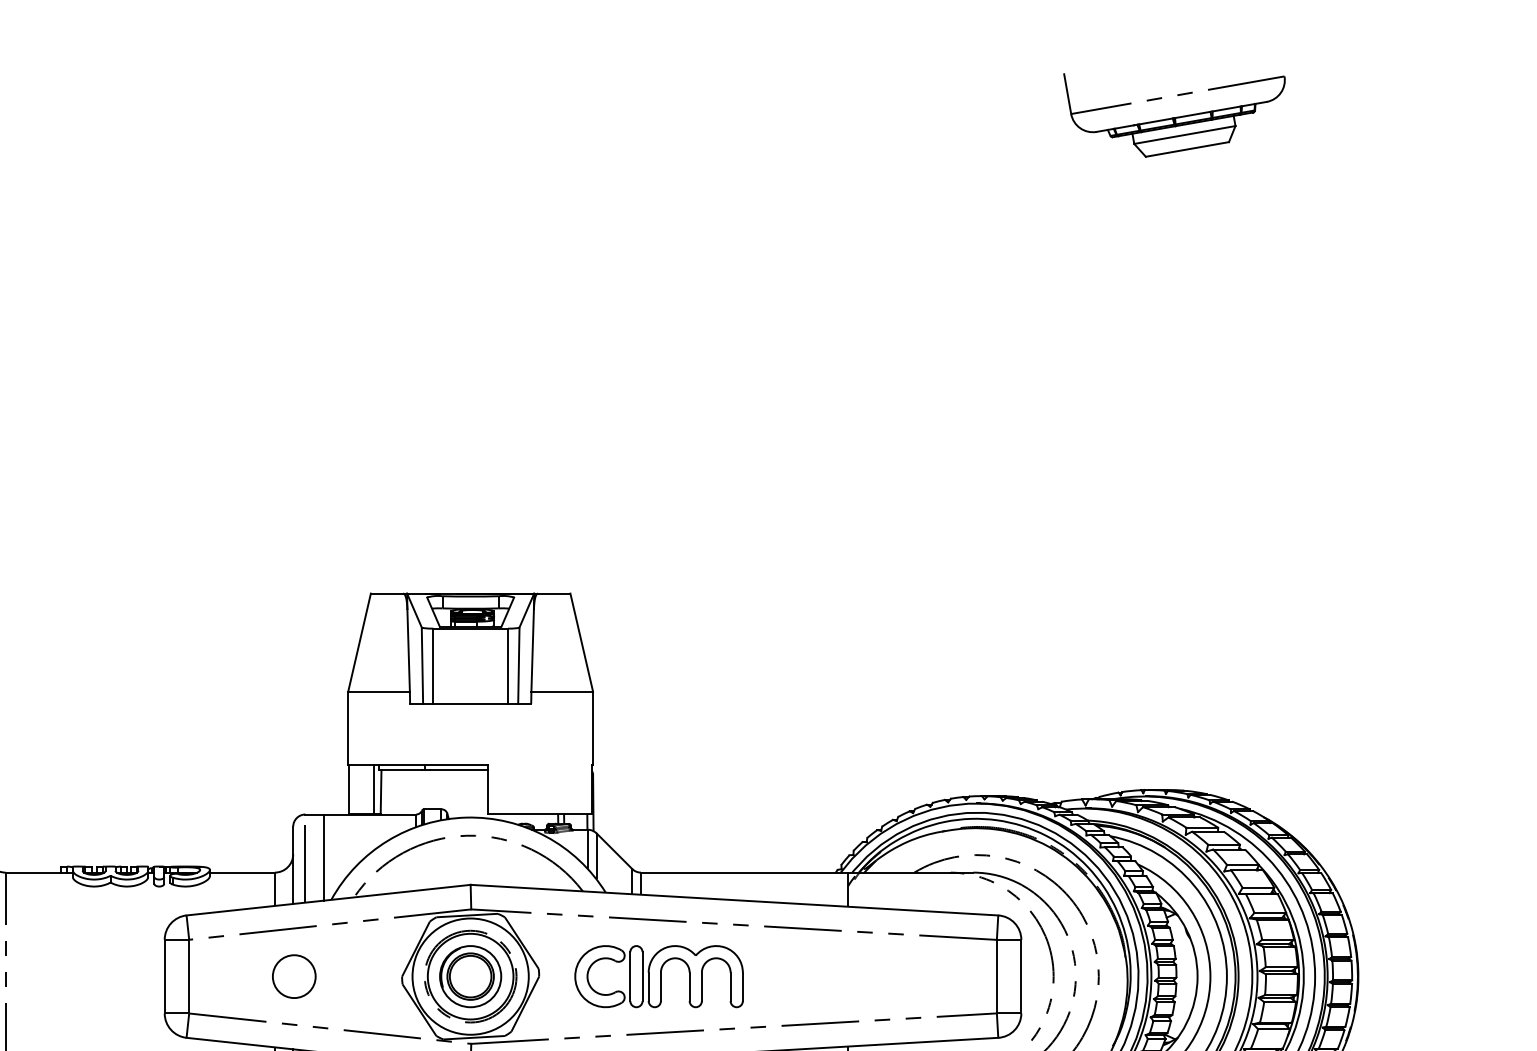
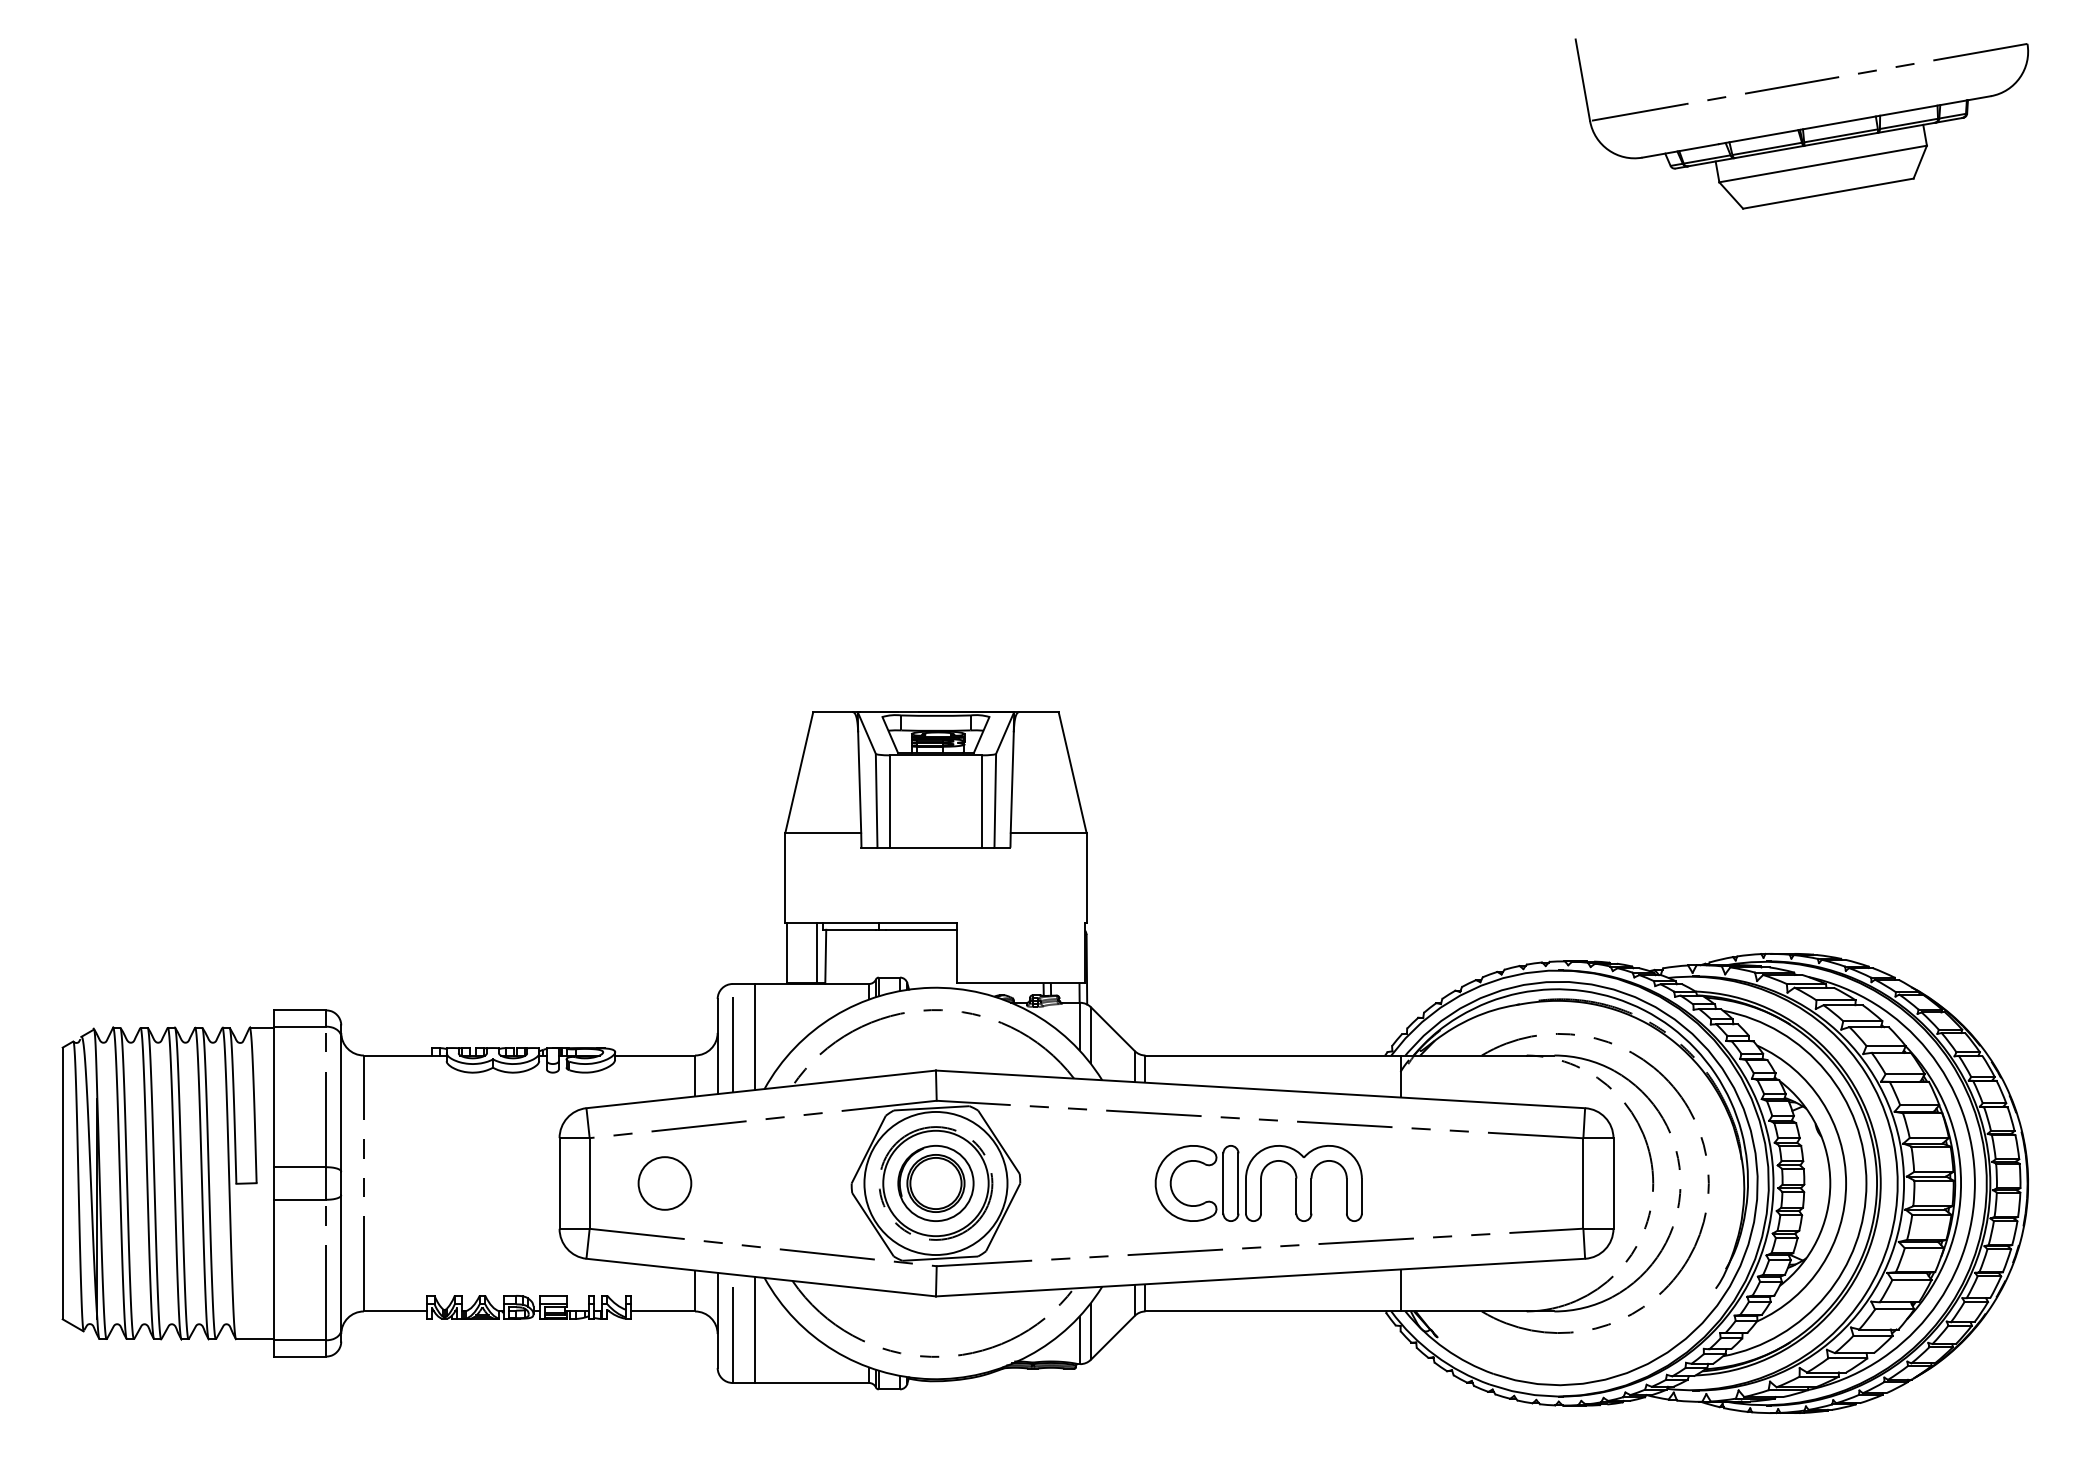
part: (1174, 115) -> (1801, 123), size x1.67
circle: (293, 976) -> (664, 1183), moved
part: (658, 976) -> (1258, 1183), moved

